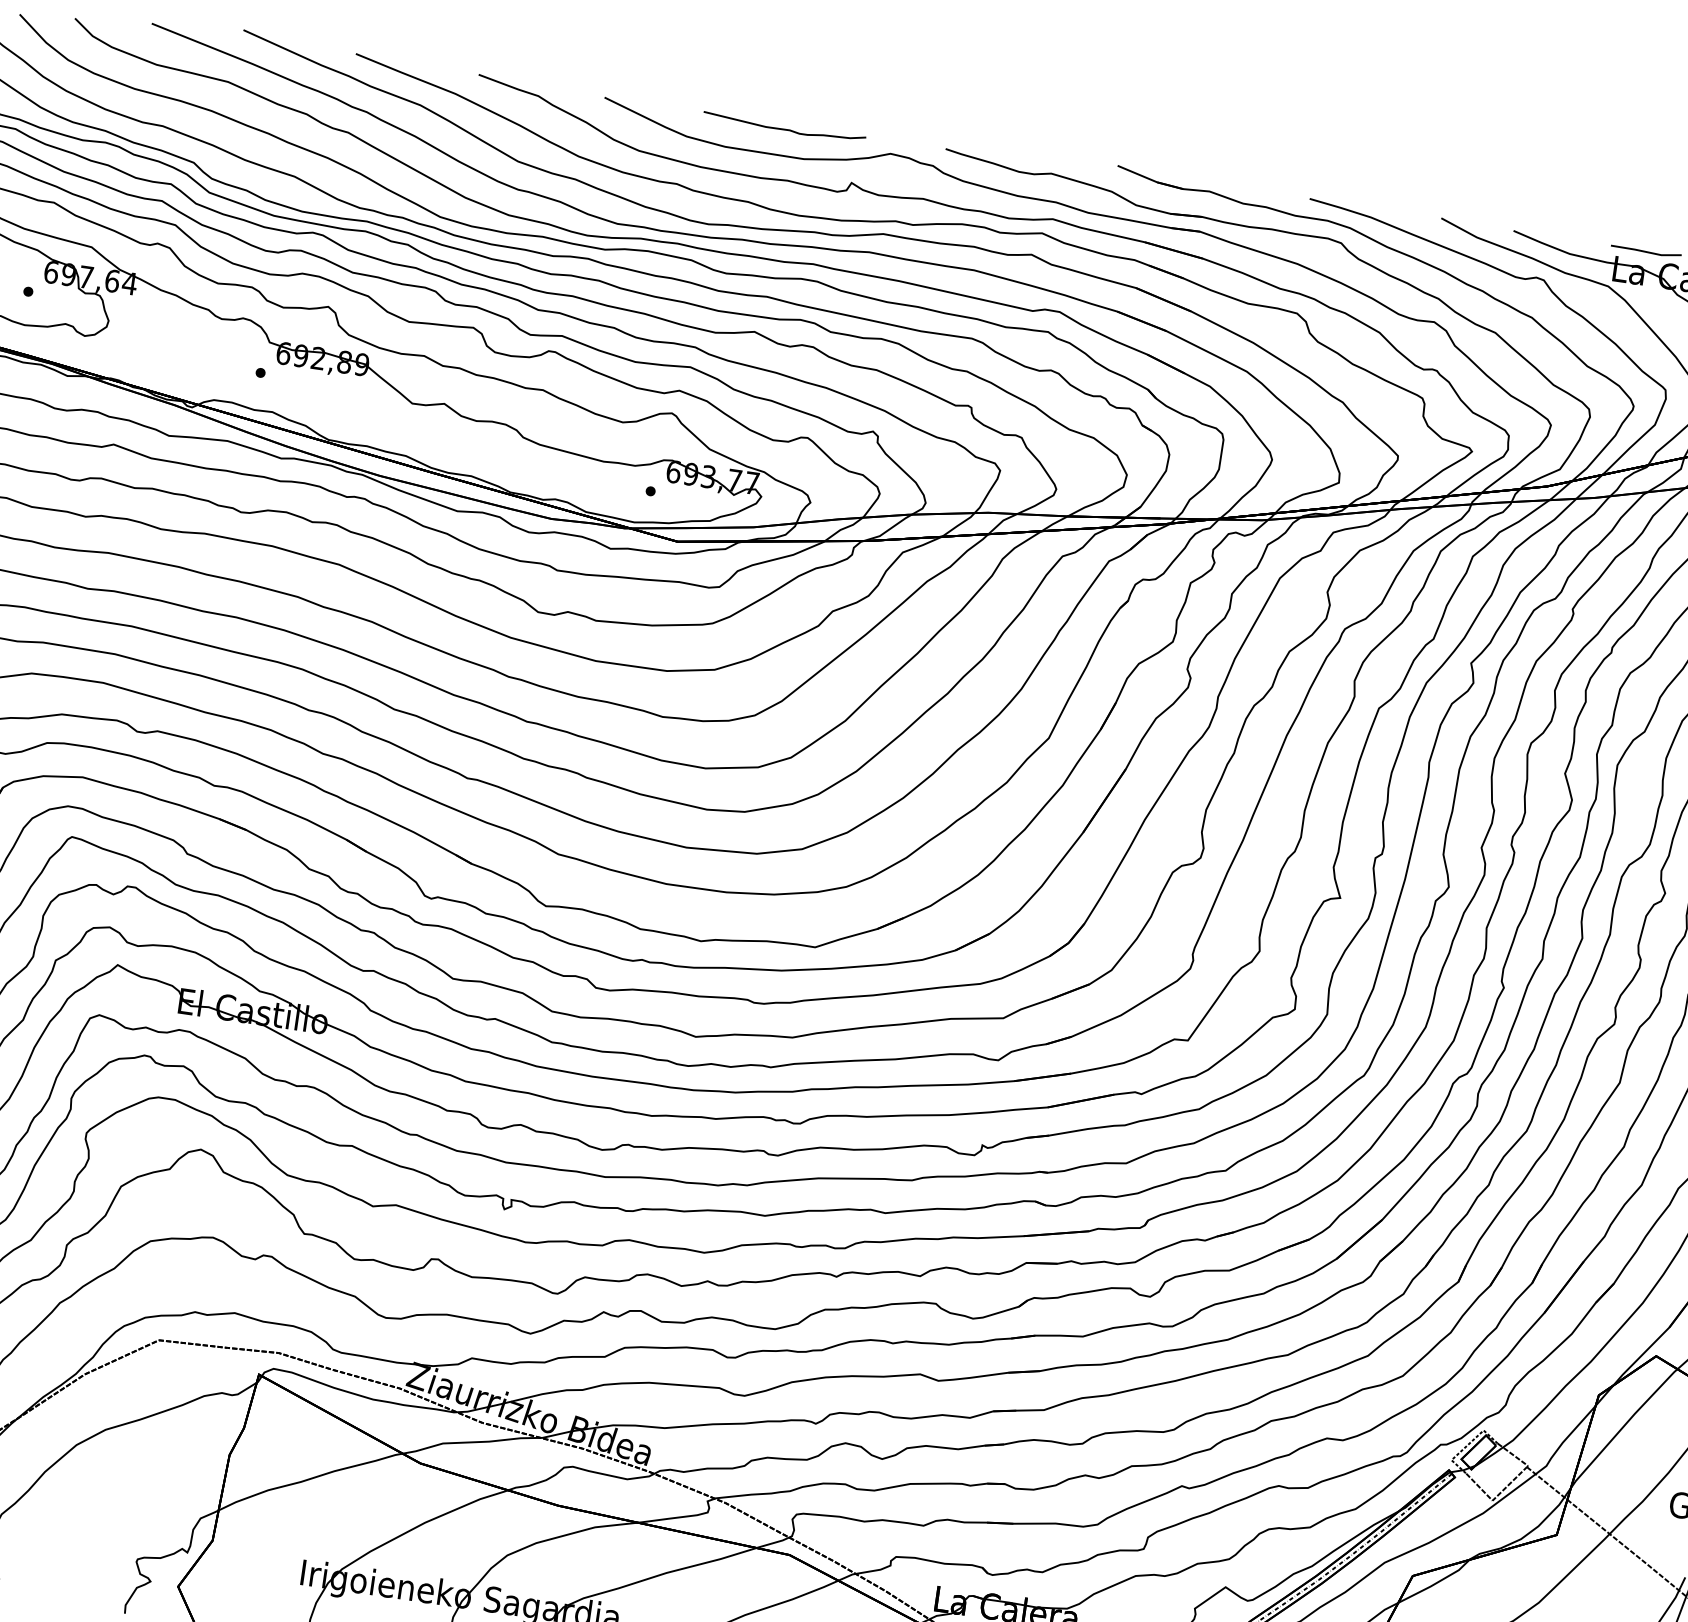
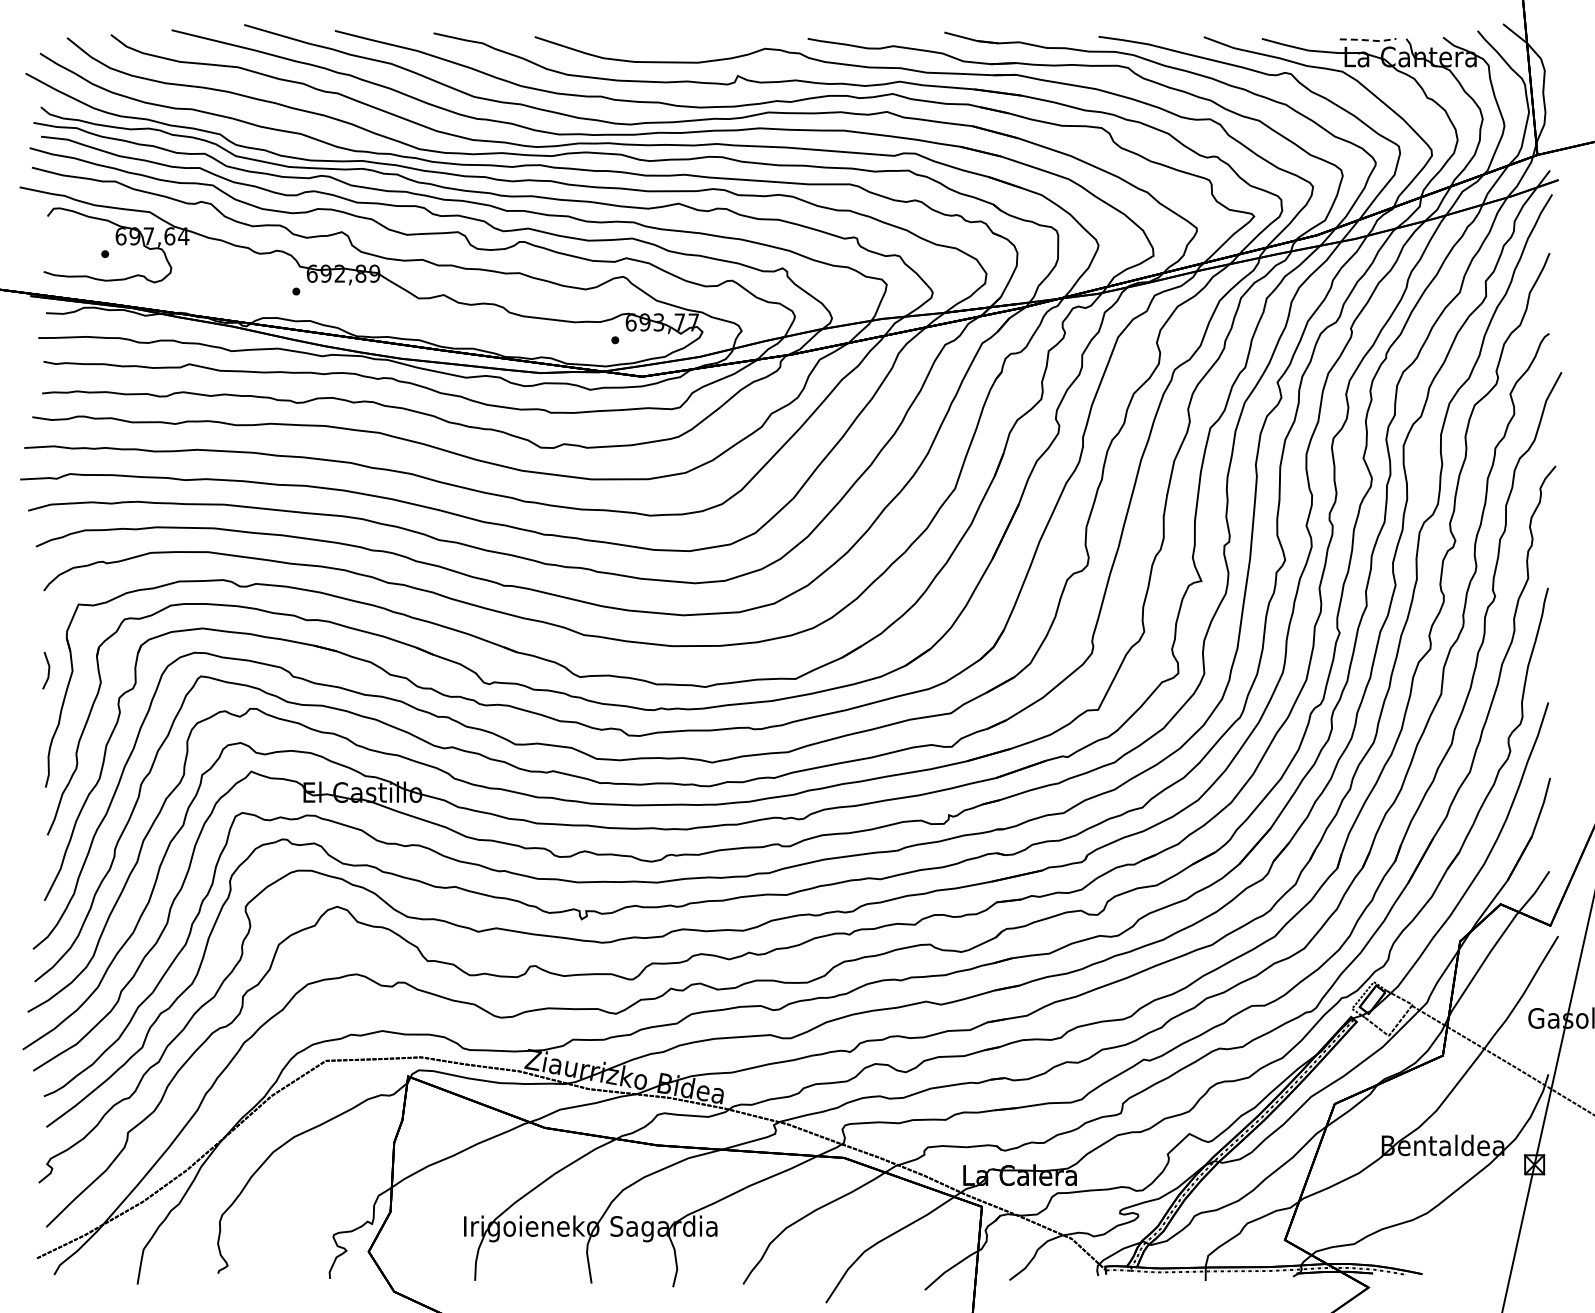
curve: (785, 128) -> (679, 40), removed
line: (1646, 252) -> (1368, 40), solid -> dashed

